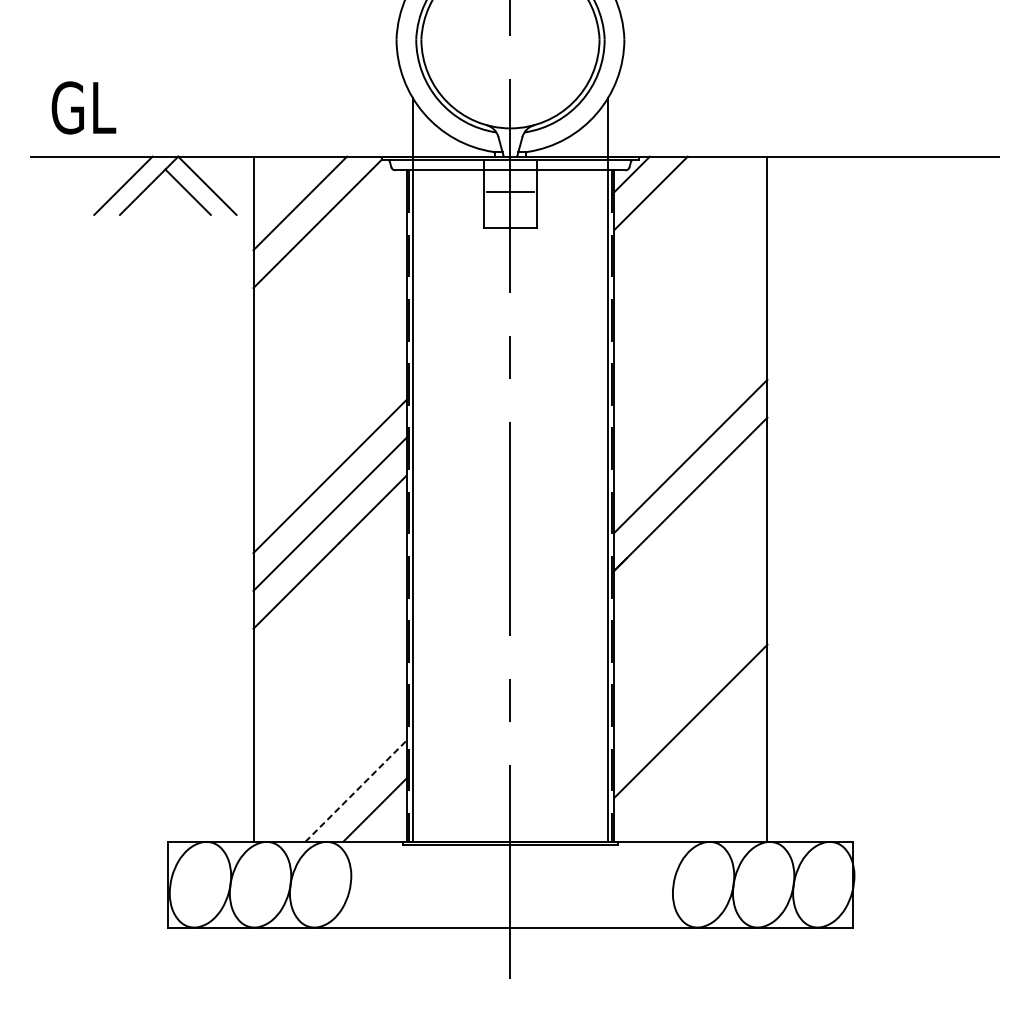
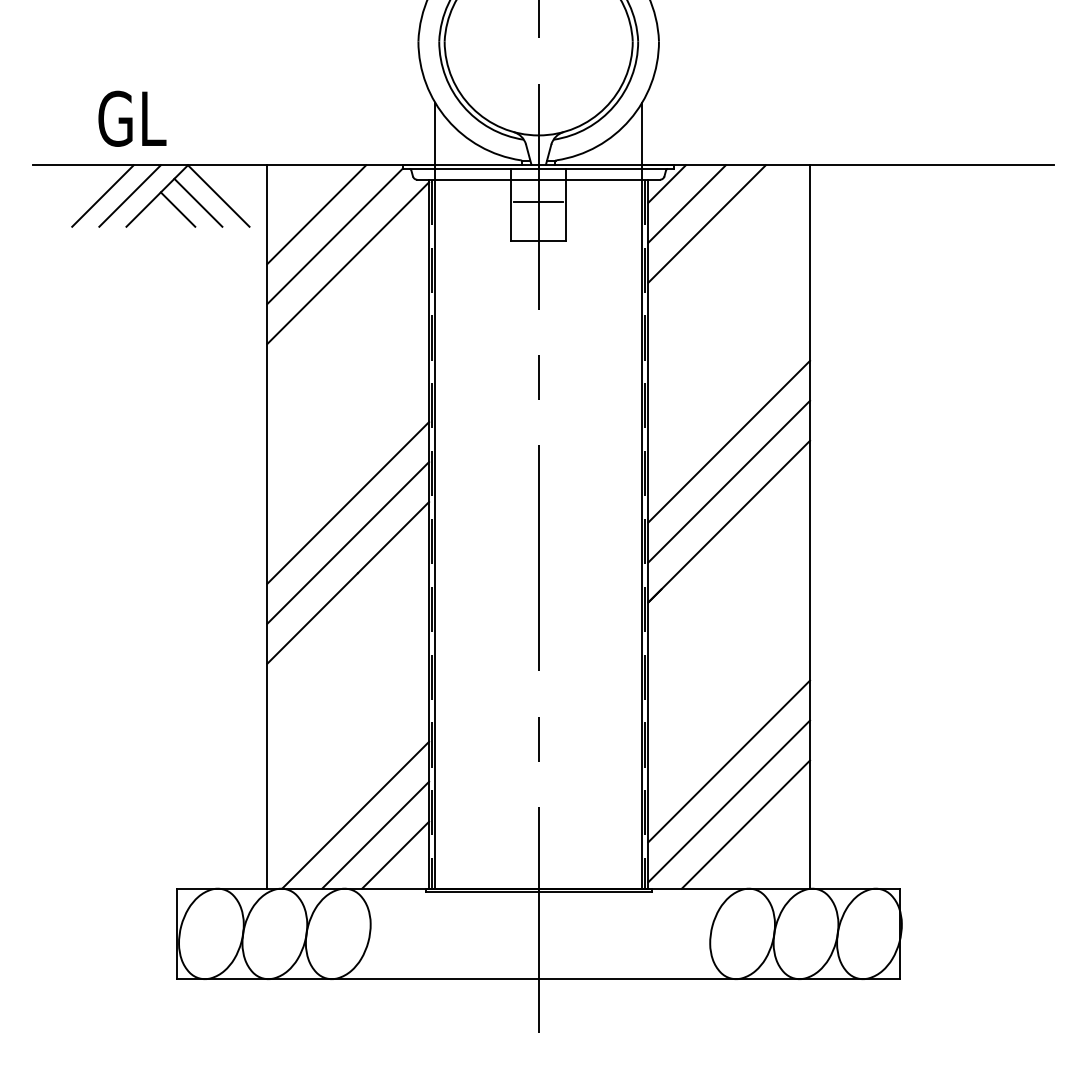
text: (84, 107) -> (132, 118), moved
line: (97, 185) -> (102, 195), added
line: (168, 198) -> (177, 209), added
line: (669, 211) -> (706, 223), added
line: (330, 248) -> (348, 262), added
line: (691, 418) -> (729, 441), added
line: (691, 759) -> (729, 801), added
line: (336, 771) -> (355, 814), added
line: (706, 781) -> (745, 824), added
line: (355, 791) -> (375, 835), dashed -> solid

